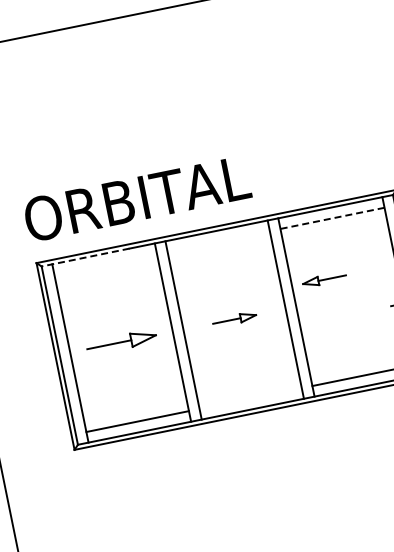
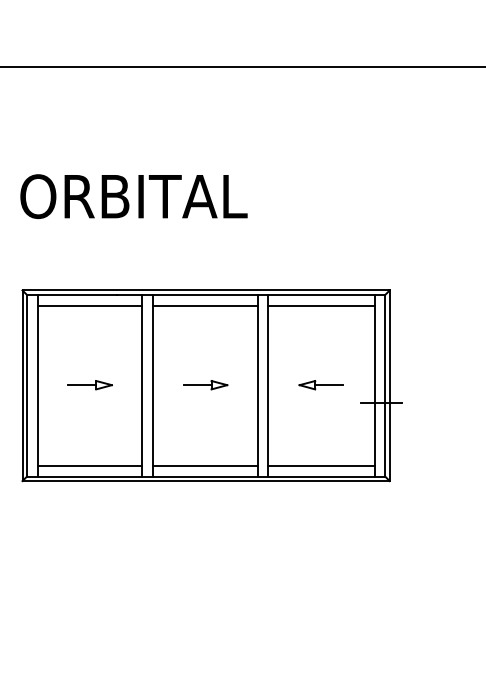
text: (136, 198) -> (133, 196), moved
line: (331, 218) -> (320, 305), dashed -> solid
line: (218, 241) -> (205, 305), added
line: (85, 257) -> (71, 294), dashed -> solid
line: (105, 264) -> (89, 305), added
part: (323, 280) -> (320, 385), moved
part: (121, 342) -> (89, 385), size x0.62
line: (250, 398) -> (205, 465), added

